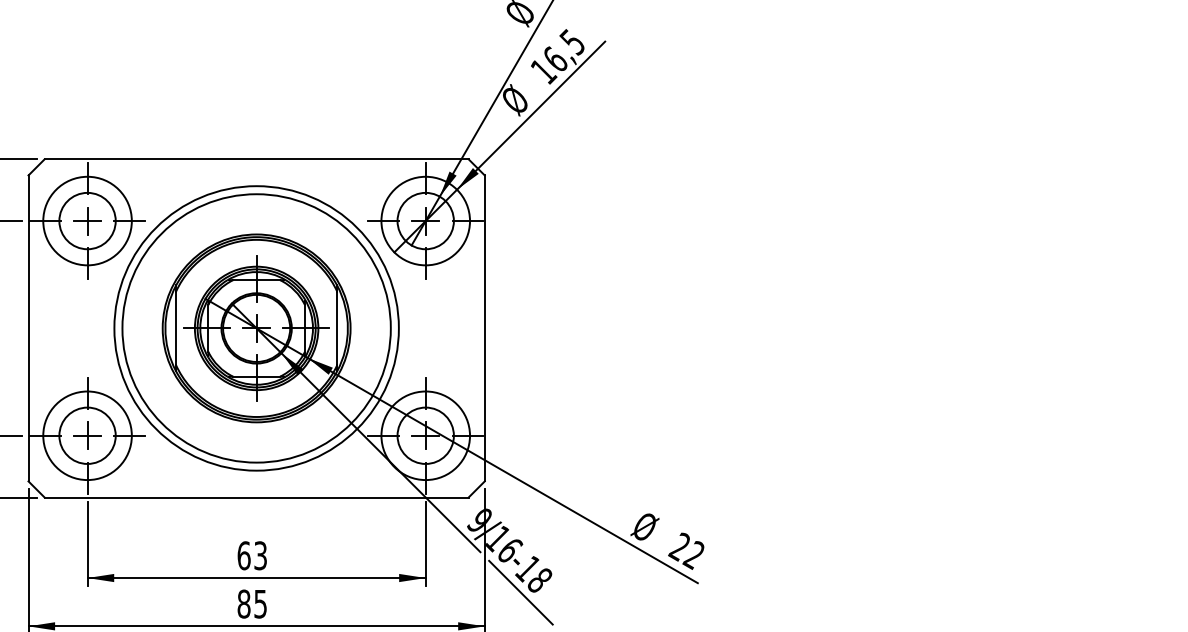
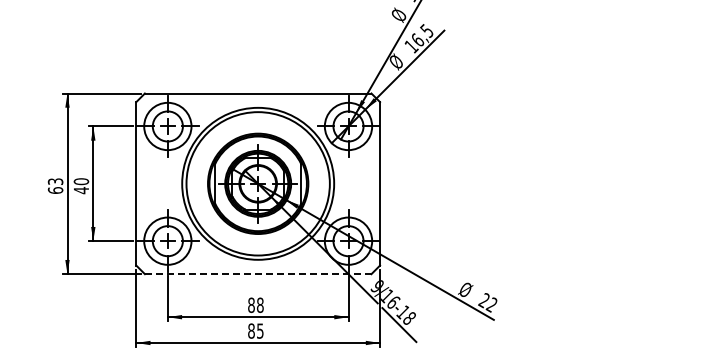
line: (257, 498) -> (258, 274), solid -> dashed
text: (251, 554) -> (255, 304), 63 -> 88

